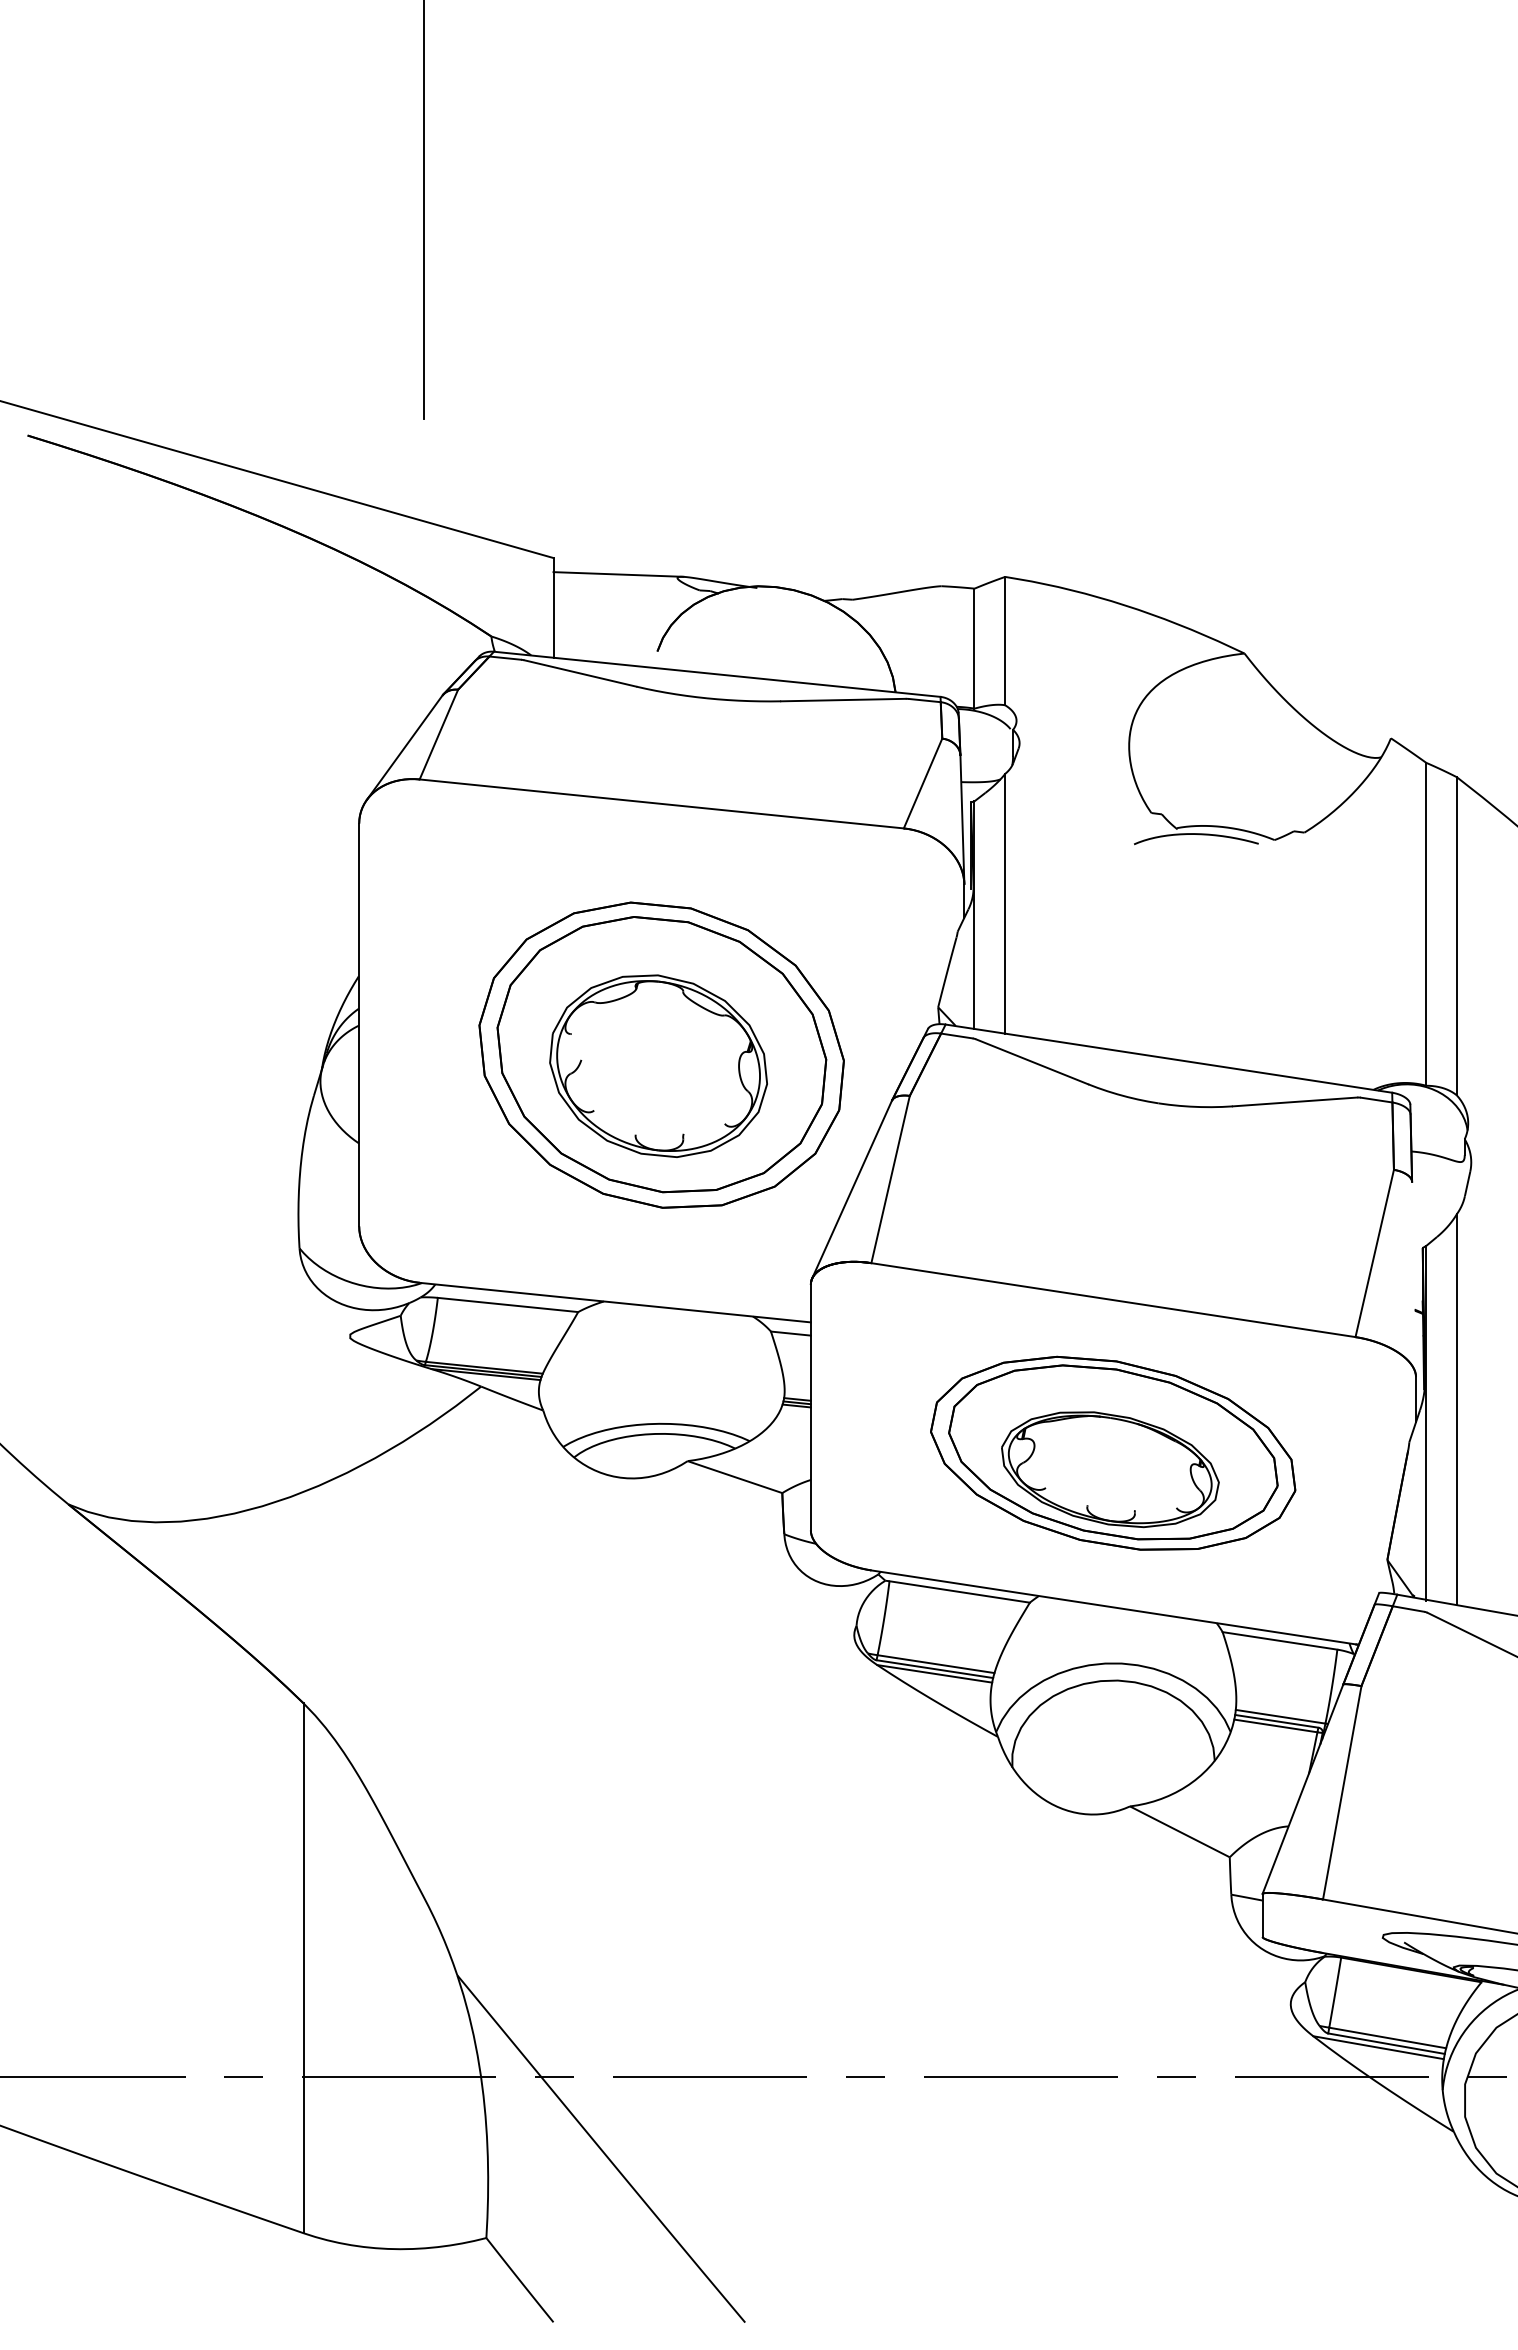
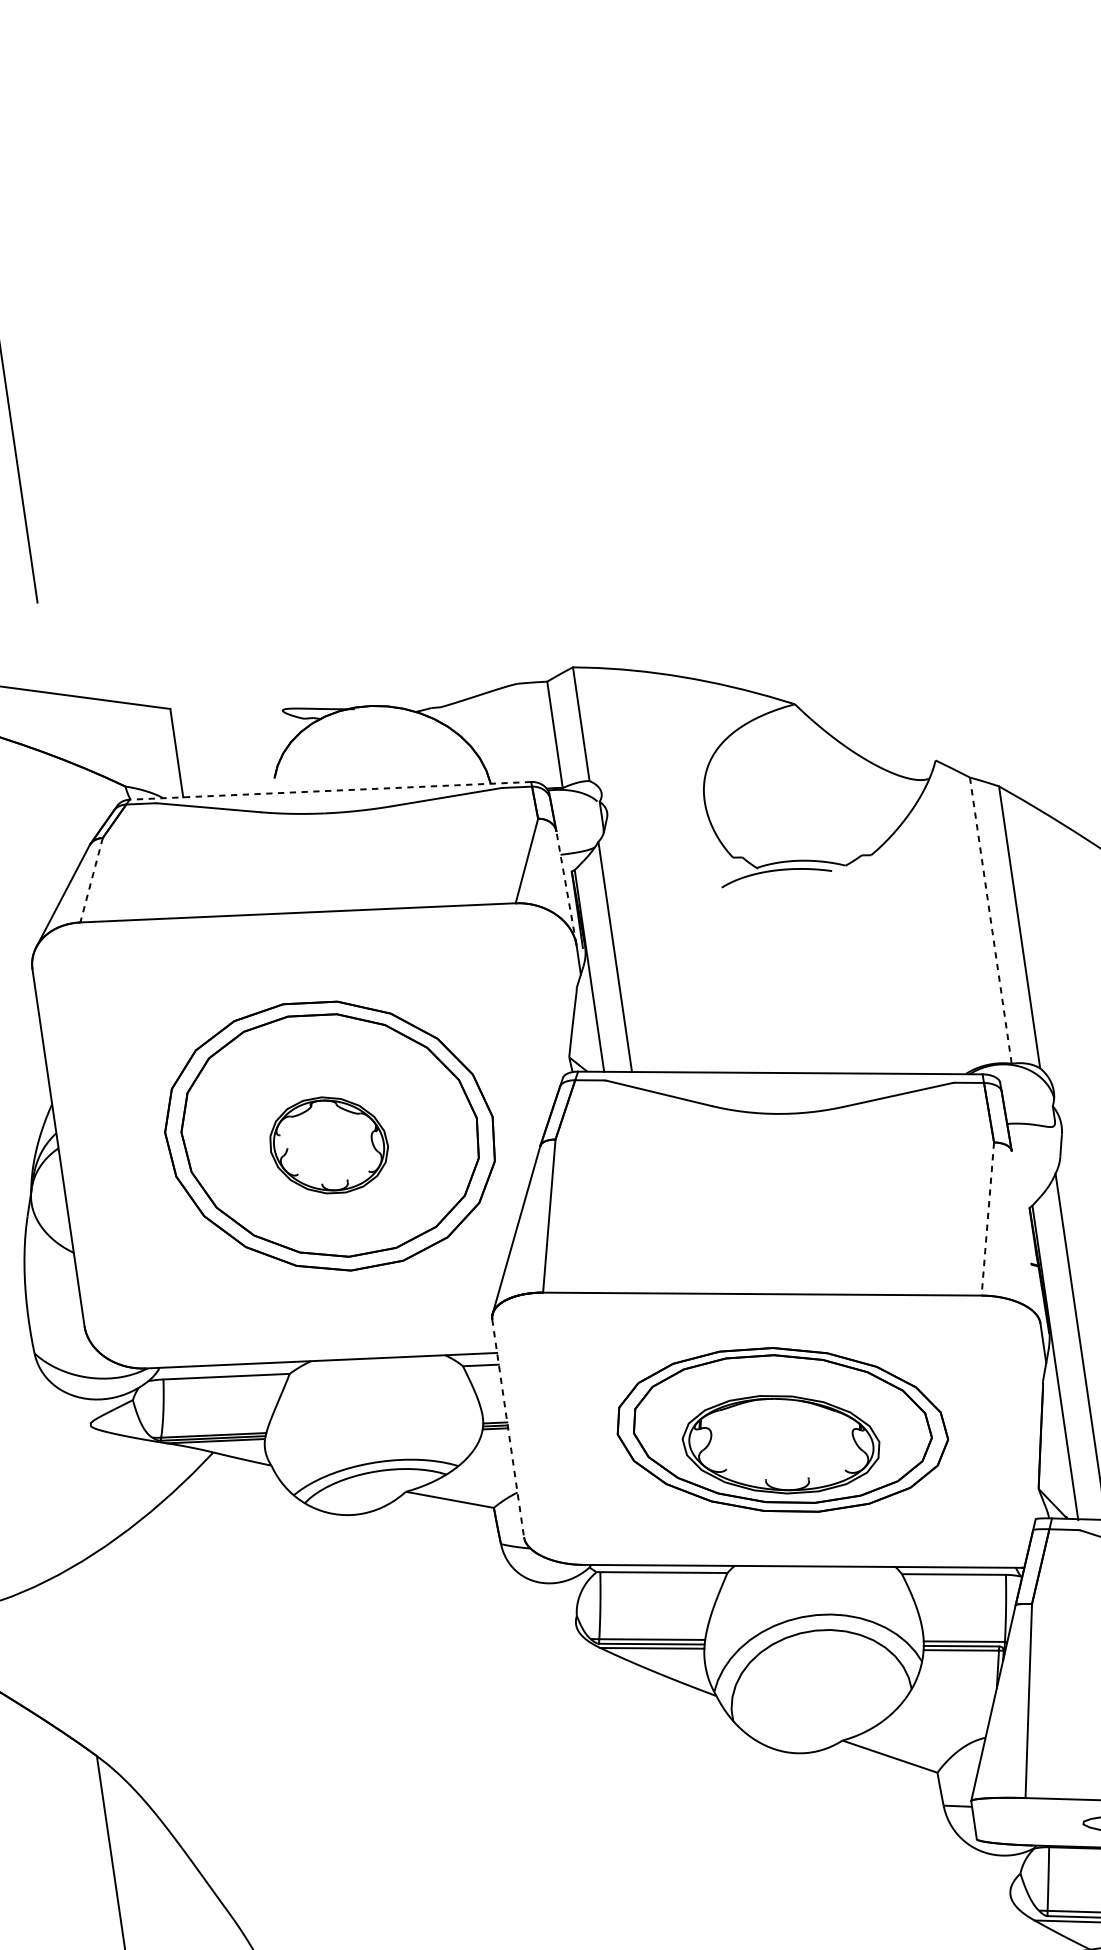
line: (618, 574) -> (230, 715), removed
line: (716, 674) -> (329, 791), solid -> dashed
line: (438, 734) -> (91, 880), solid -> dashed
line: (962, 818) -> (566, 886), solid -> dashed
line: (1426, 924) -> (991, 920), solid -> dashed
part: (658, 1065) -> (328, 1145), size x0.6
line: (1374, 1253) -> (987, 1219), solid -> dashed
line: (810, 1407) -> (507, 1428), solid -> dashed

